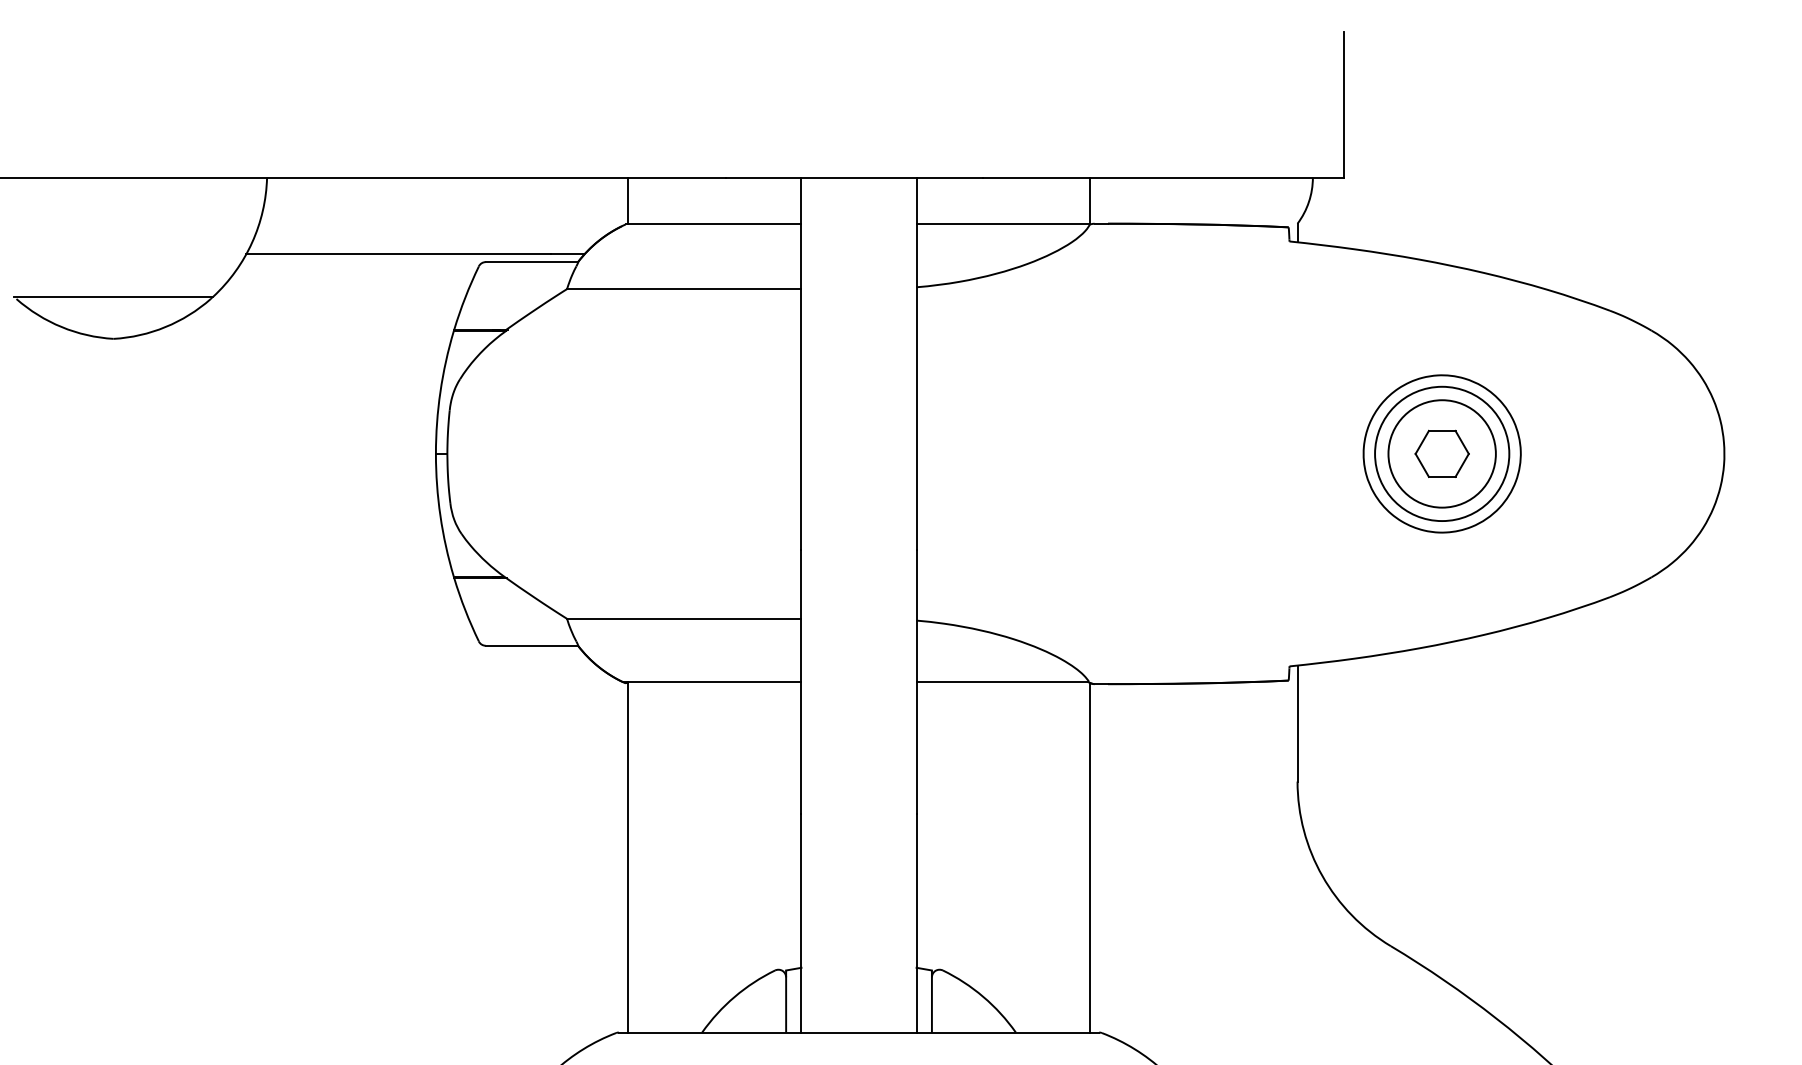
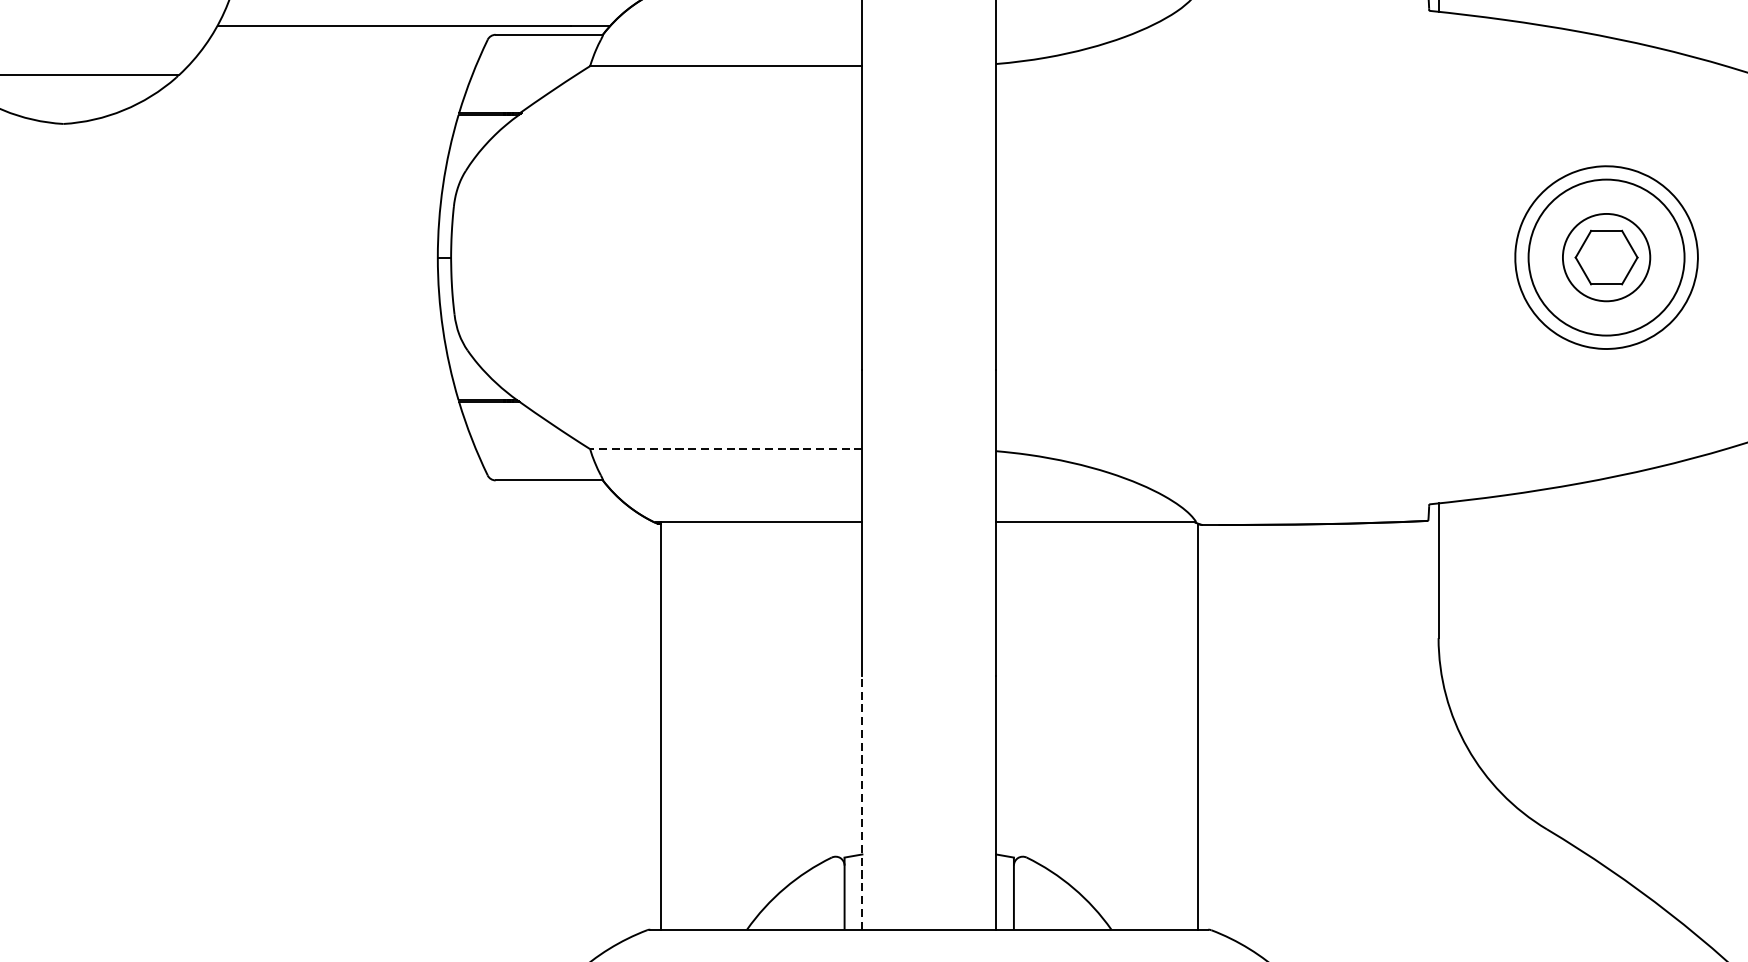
circle: (1441, 453) -> (1605, 257), size x0.7
line: (683, 618) -> (725, 448), solid -> dashed
line: (801, 922) -> (862, 801), solid -> dashed

